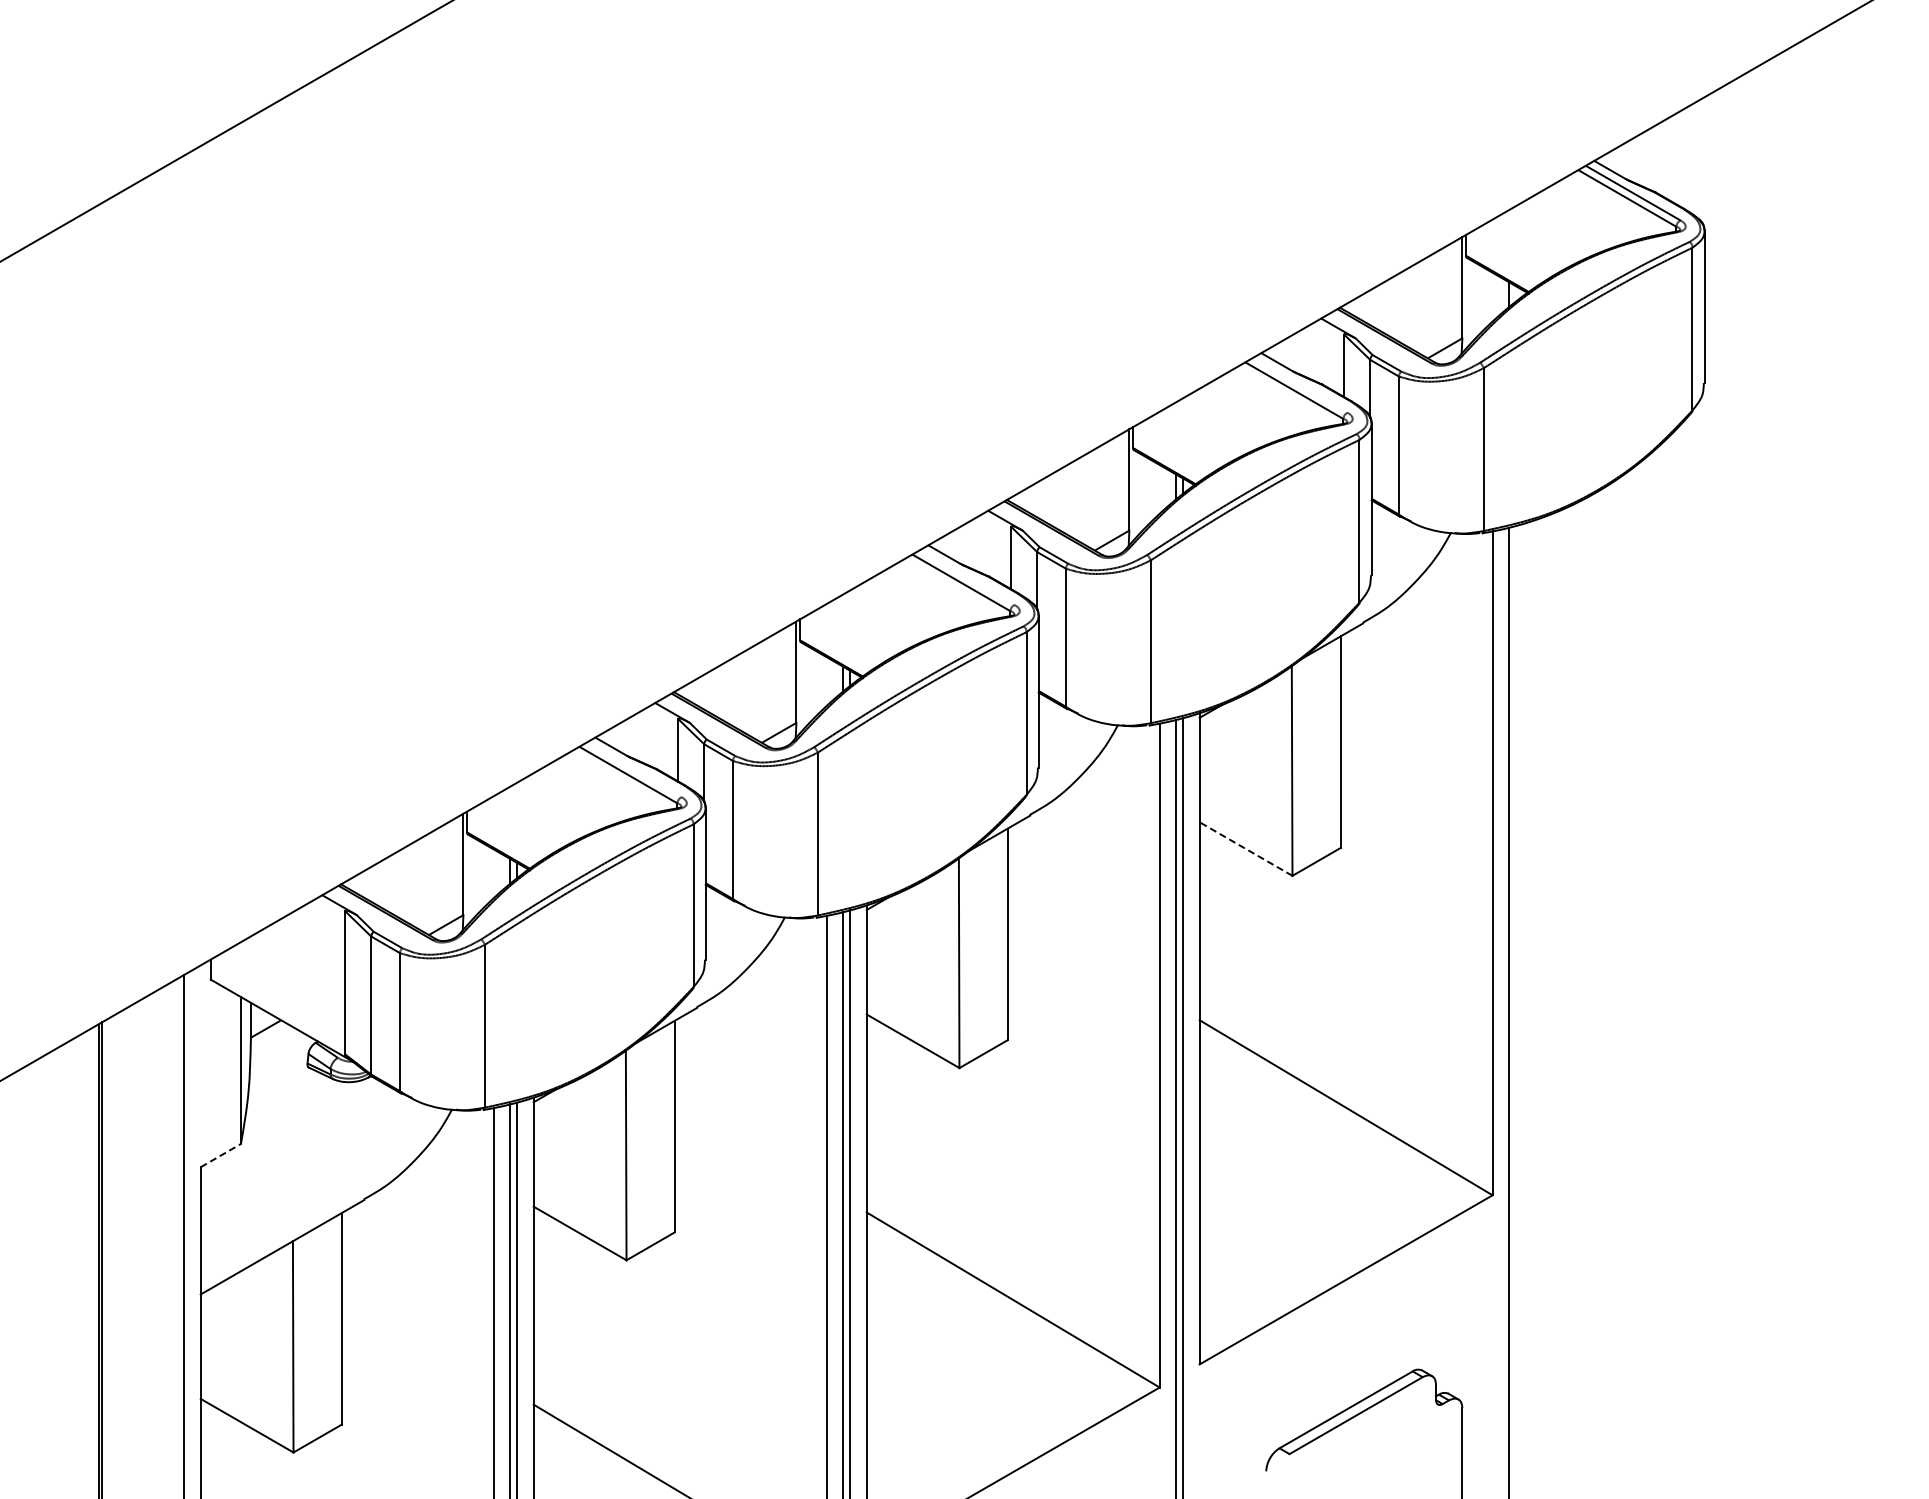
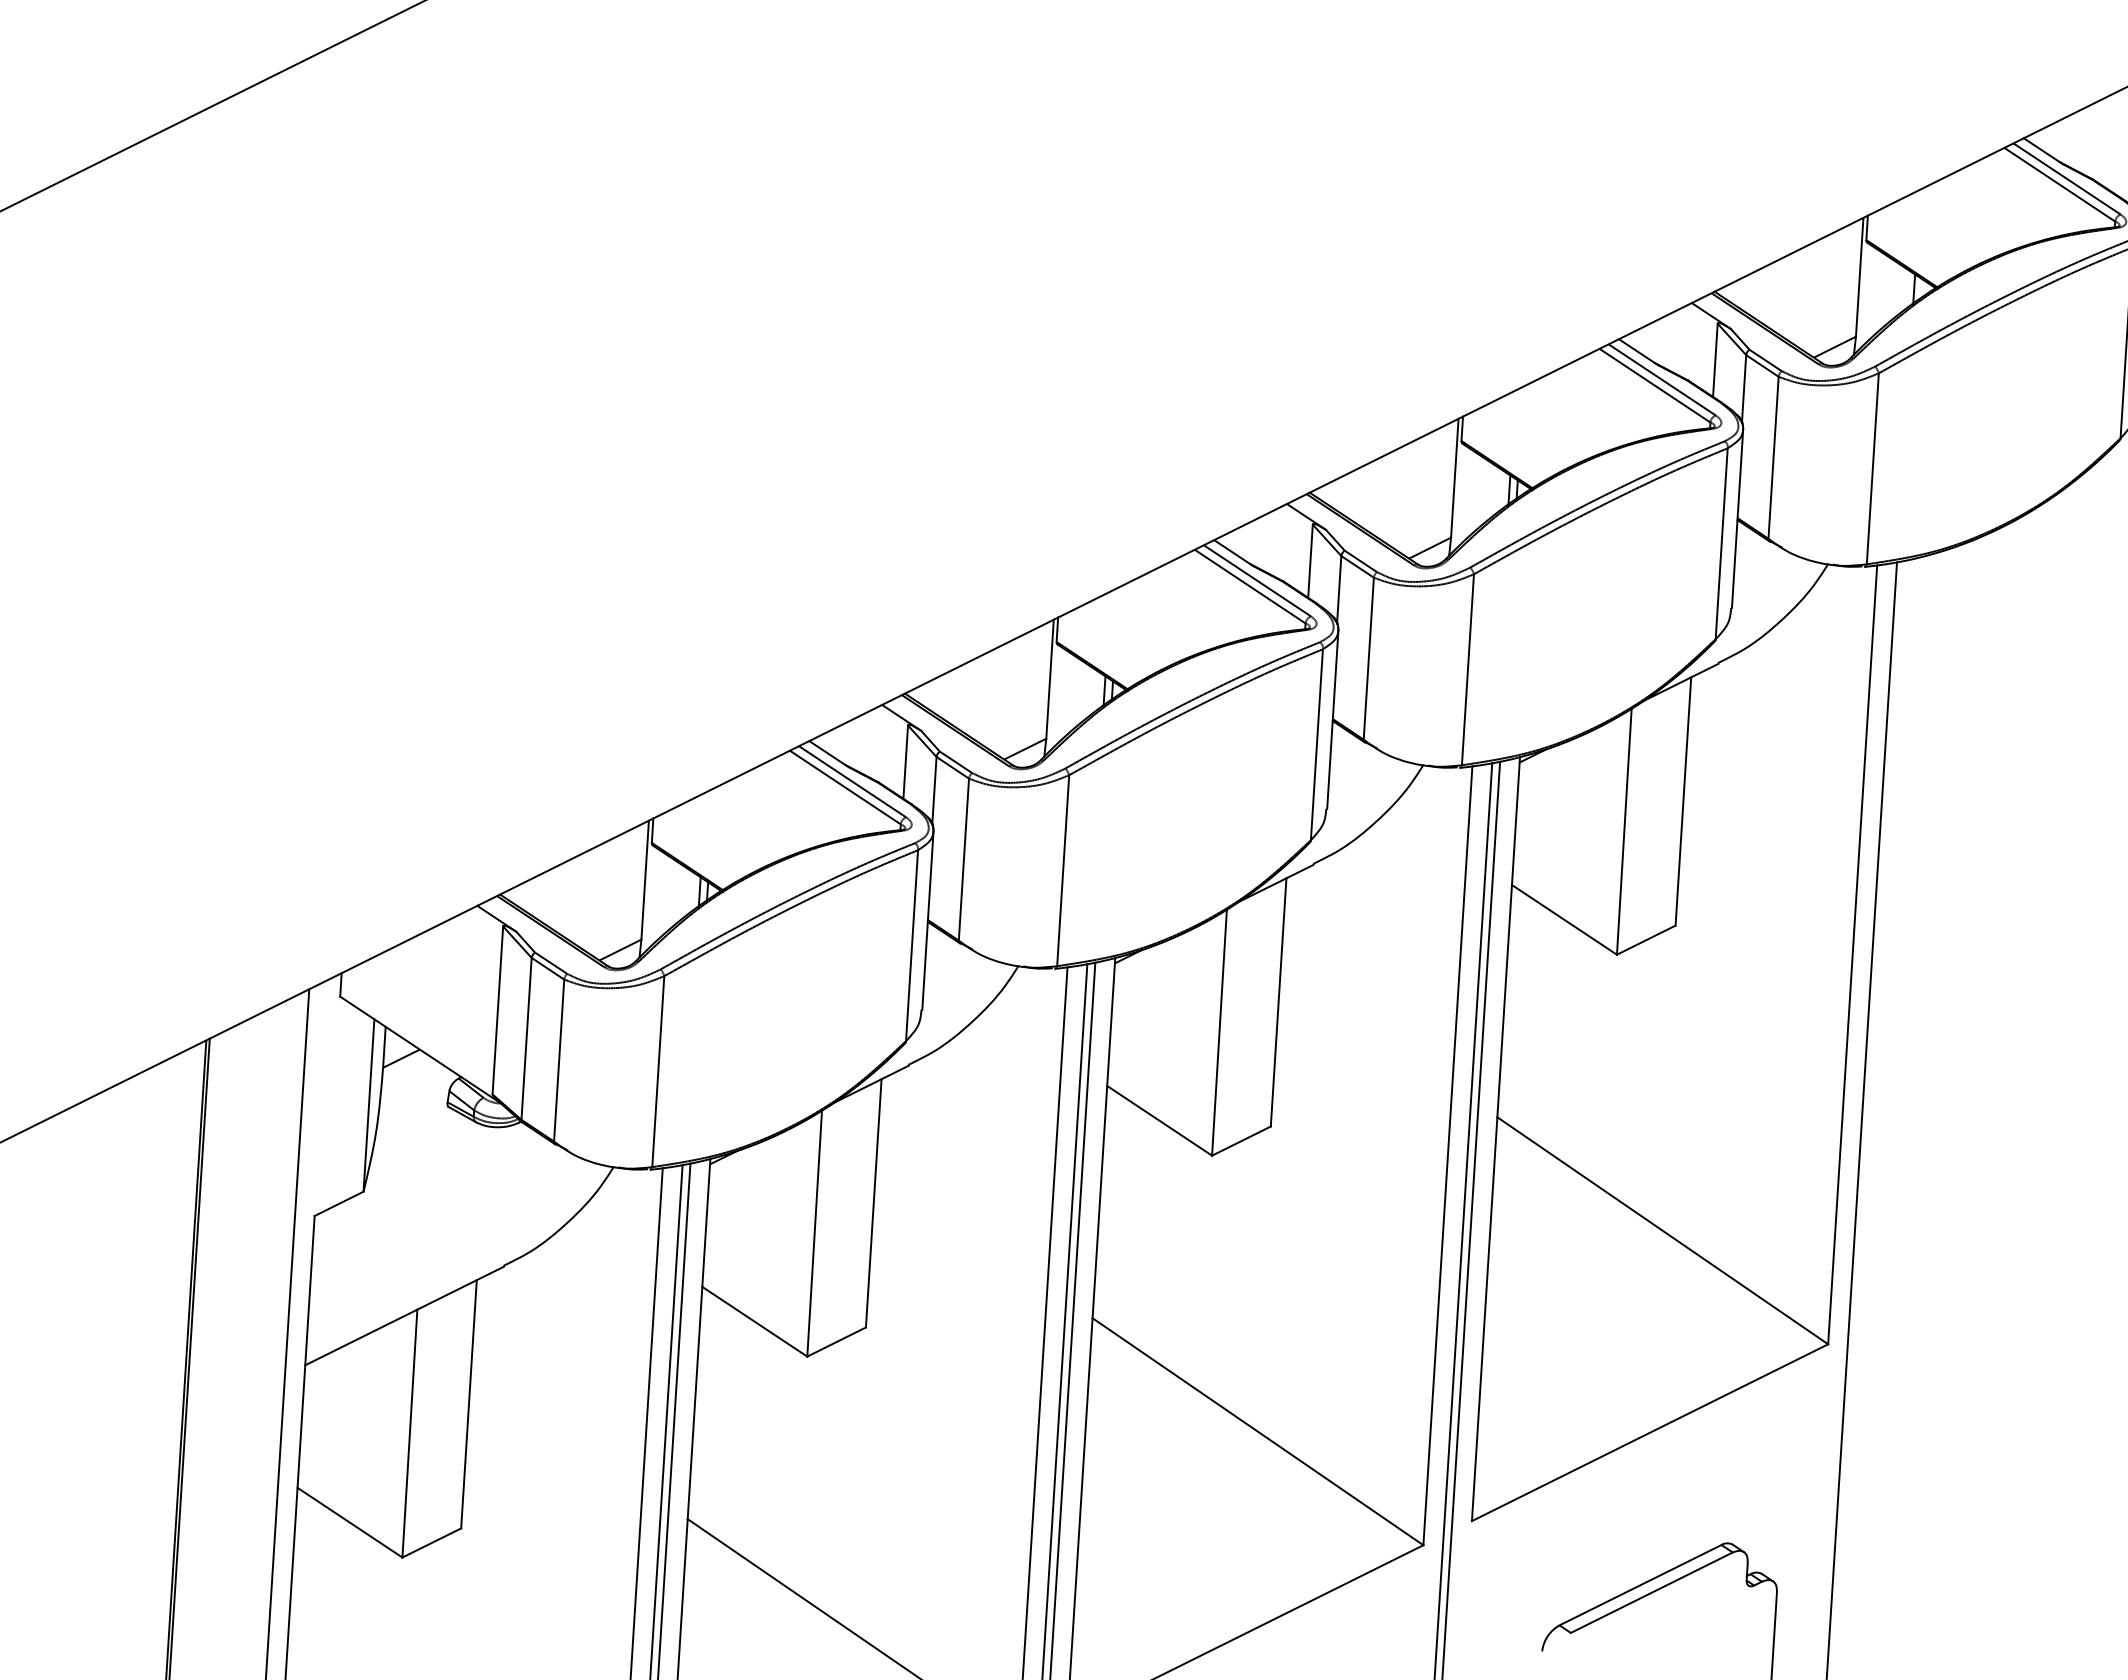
line: (1299, 385) -> (1661, 380), added
line: (966, 577) -> (1256, 580), added
line: (633, 769) -> (851, 781), added
line: (1246, 849) -> (1564, 920), dashed -> solid
line: (221, 1155) -> (339, 1203), dashed -> solid

